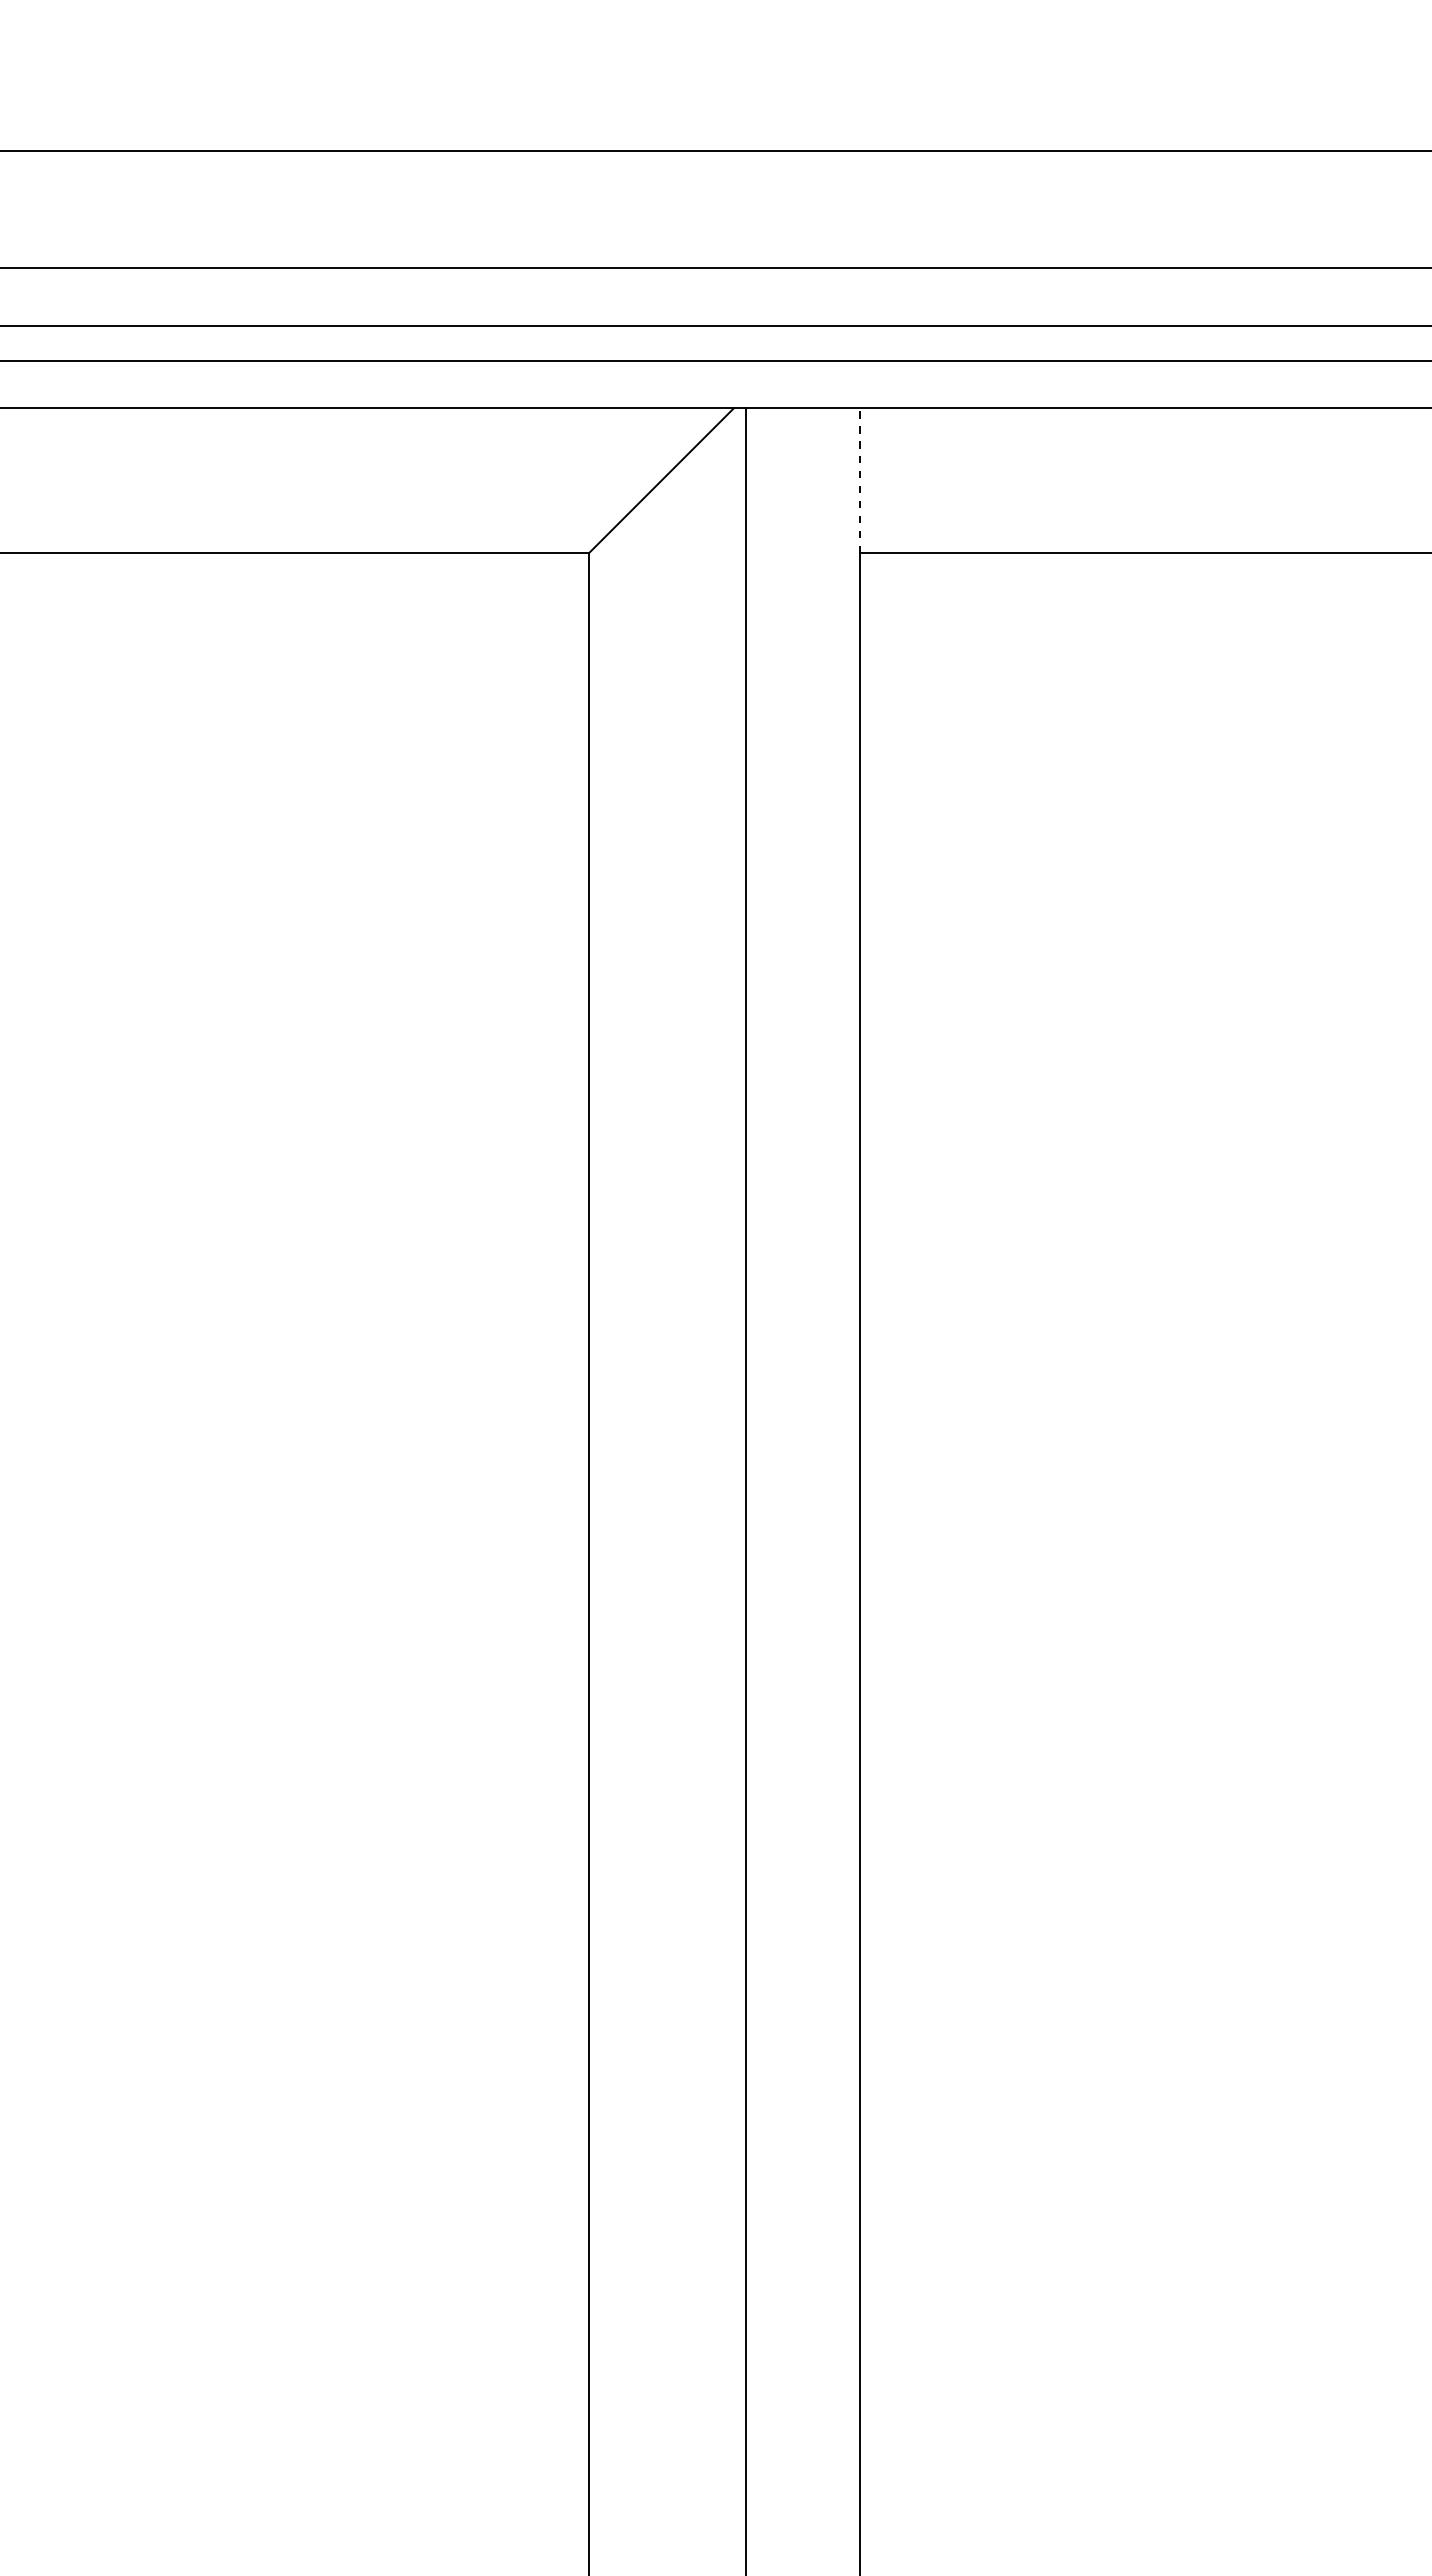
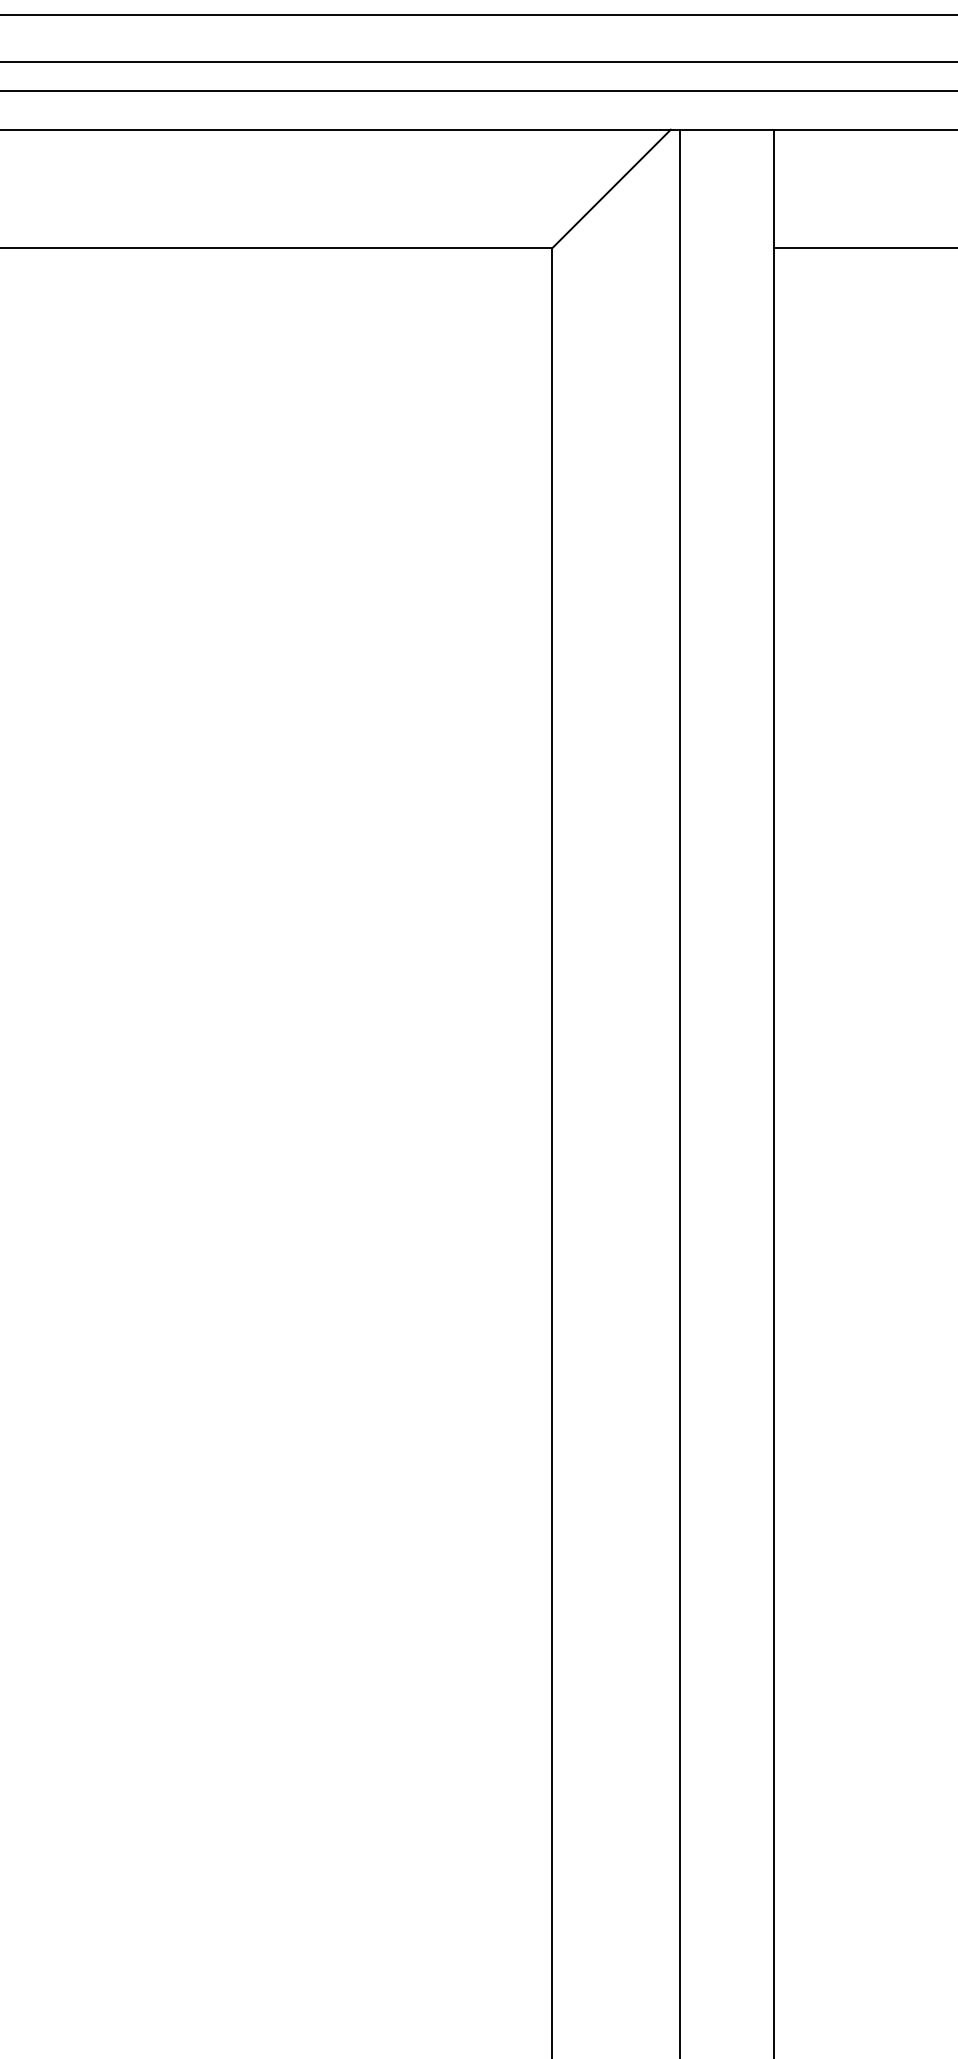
line: (860, 480) -> (774, 188), dashed -> solid

